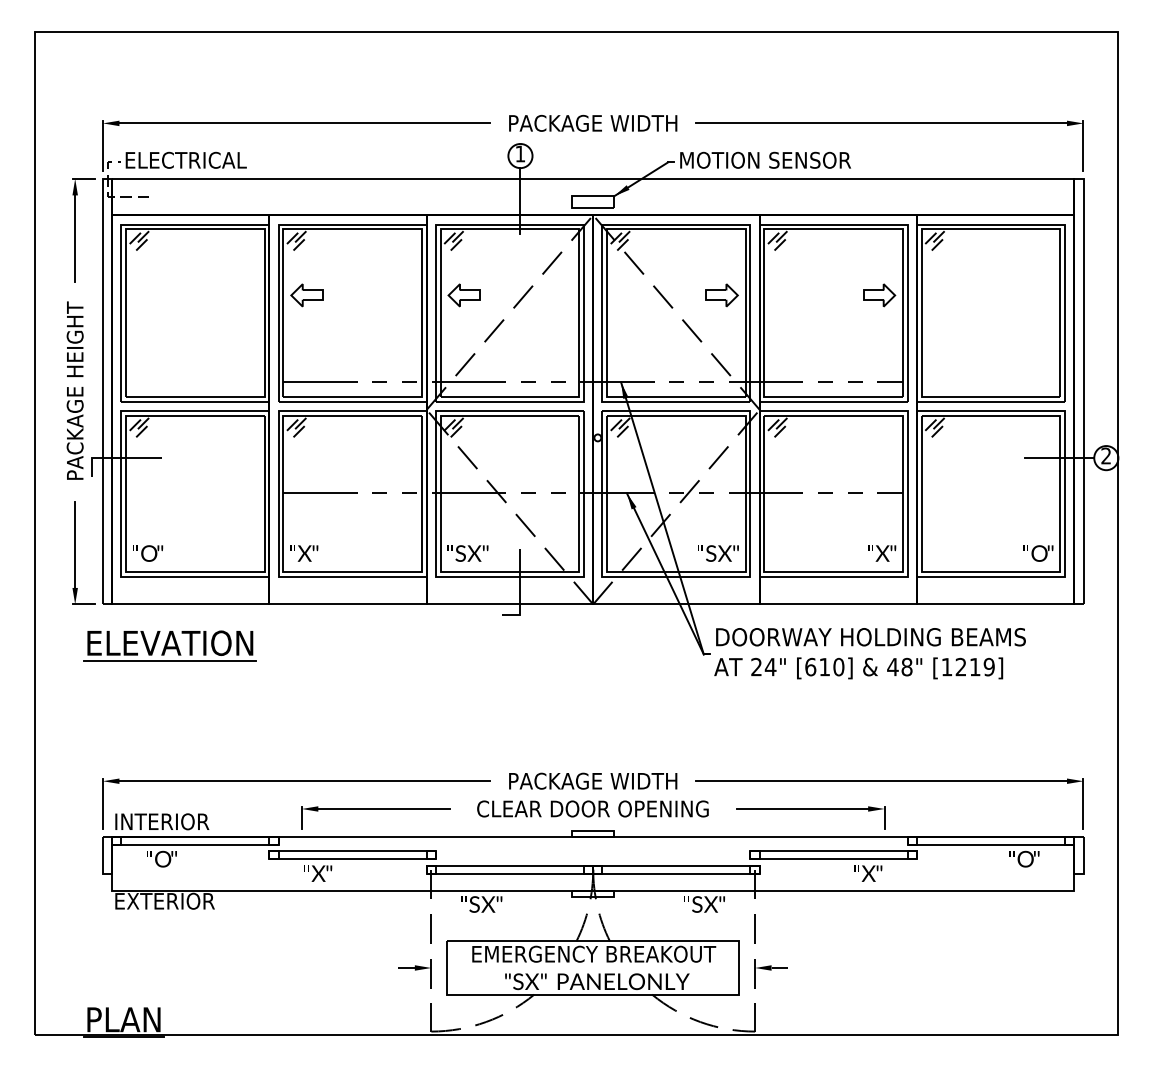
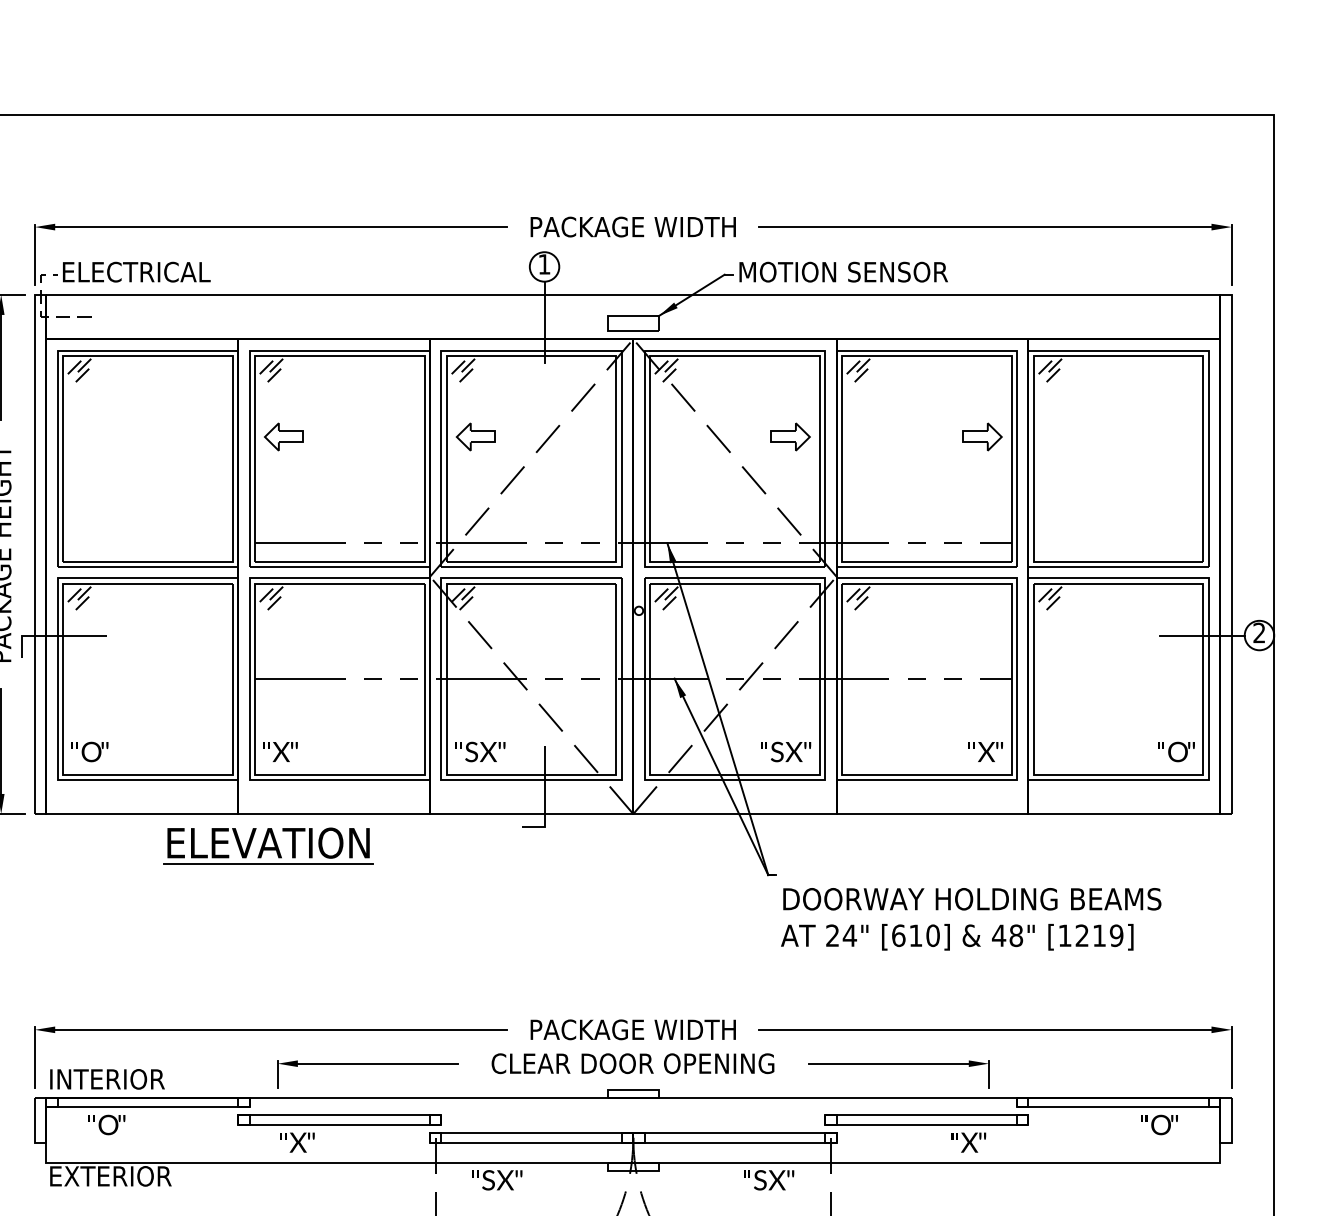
part: (169, 645) -> (267, 845), moved
text: (869, 653) -> (970, 919), moved

